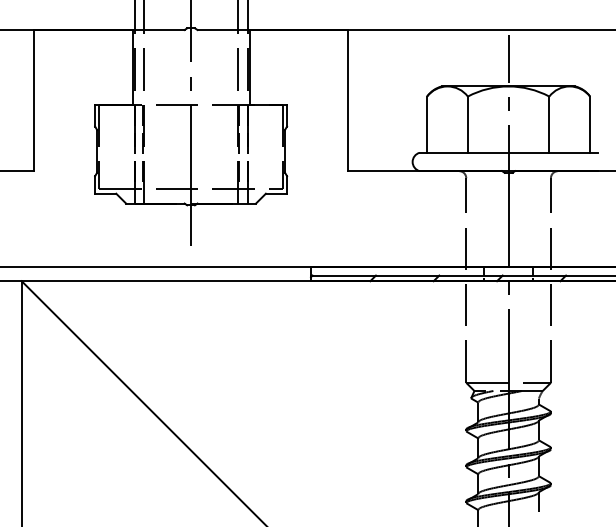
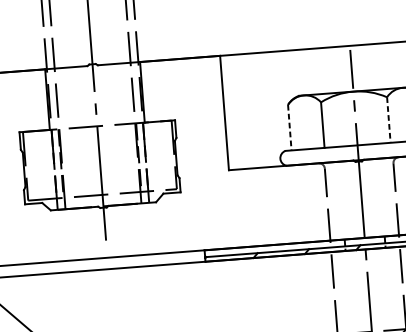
line: (427, 125) -> (290, 128), solid -> dashed
line: (549, 125) -> (389, 120), solid -> dashed

